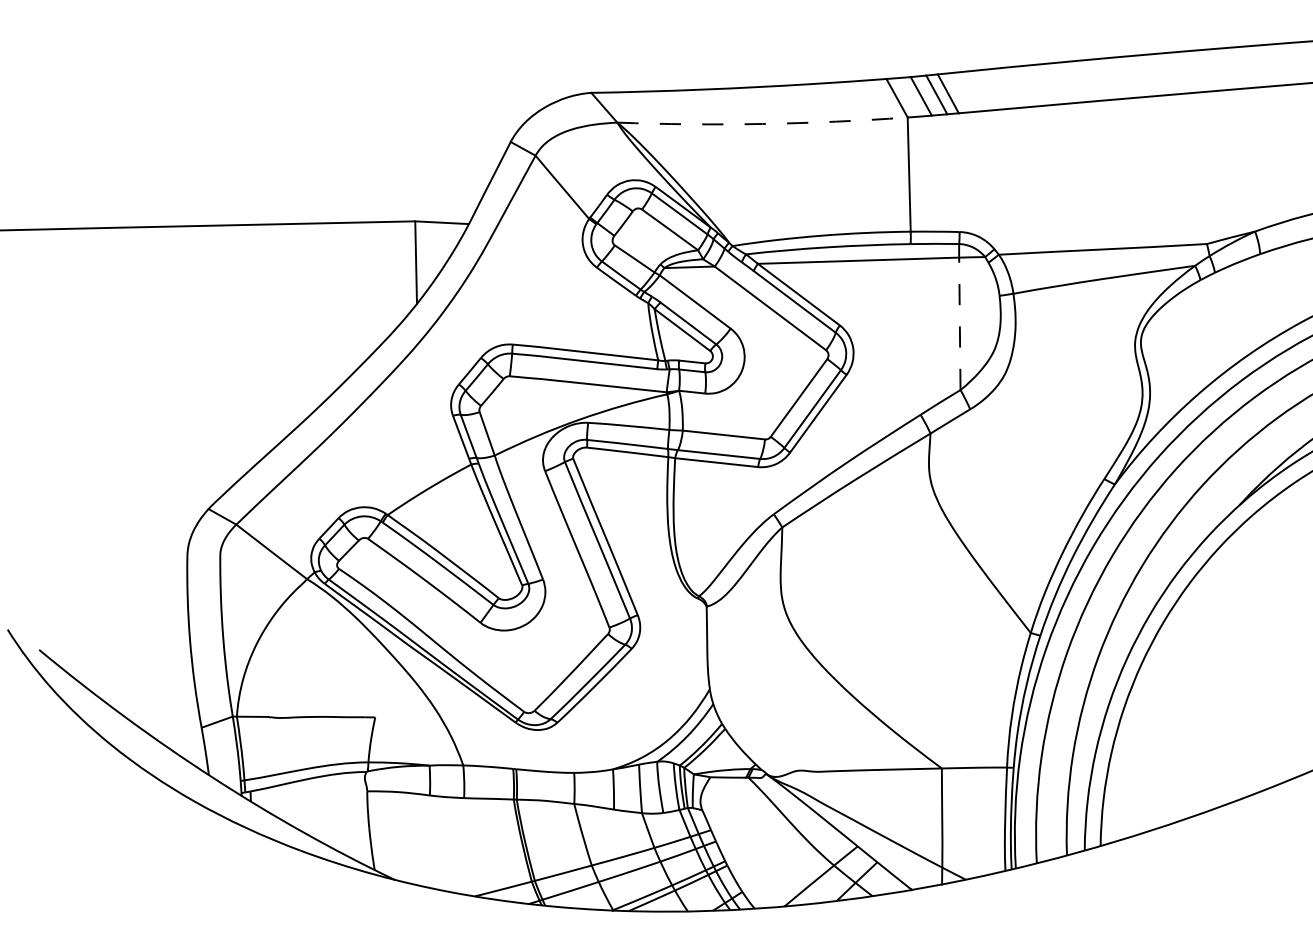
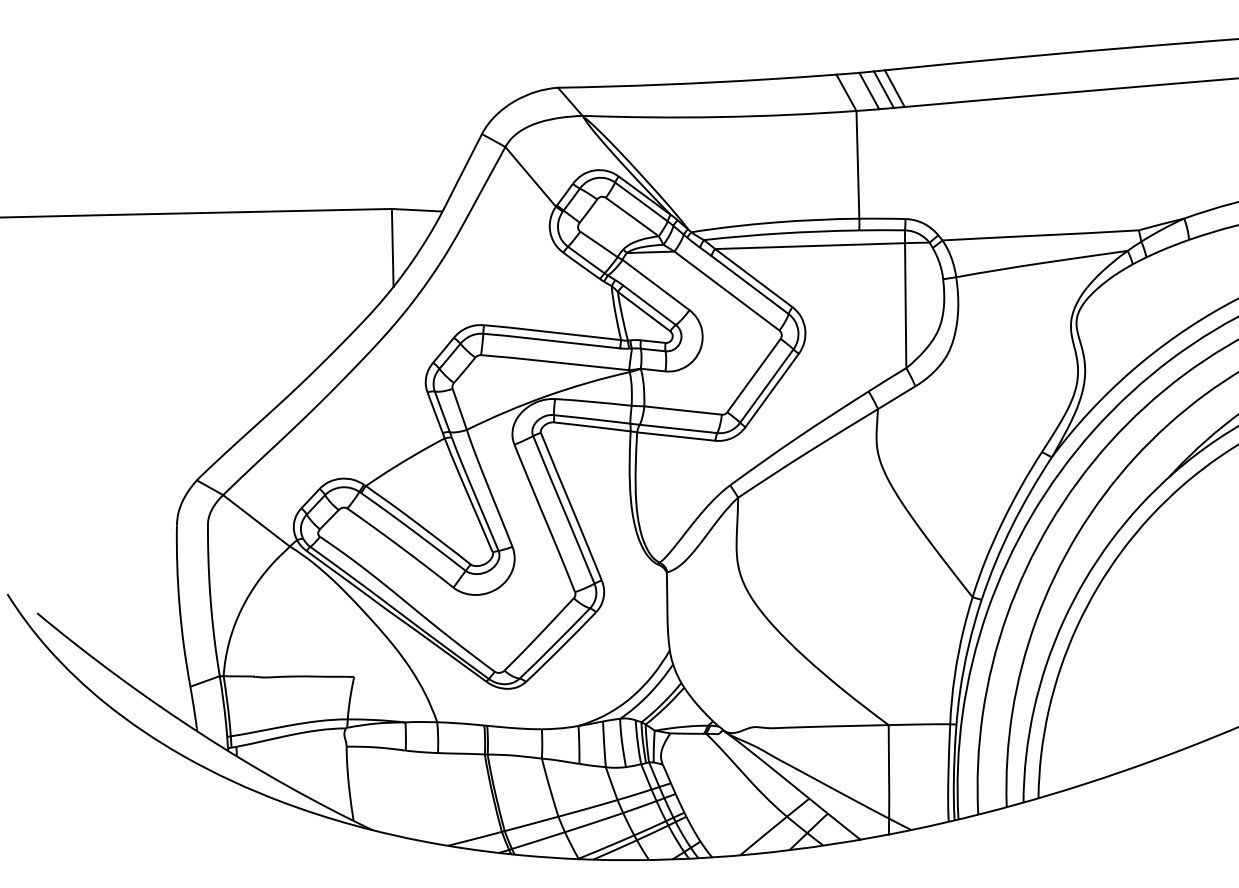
arc: (762, 124) -> (719, 117), dashed -> solid
line: (959, 323) -> (905, 305), dashed -> solid

